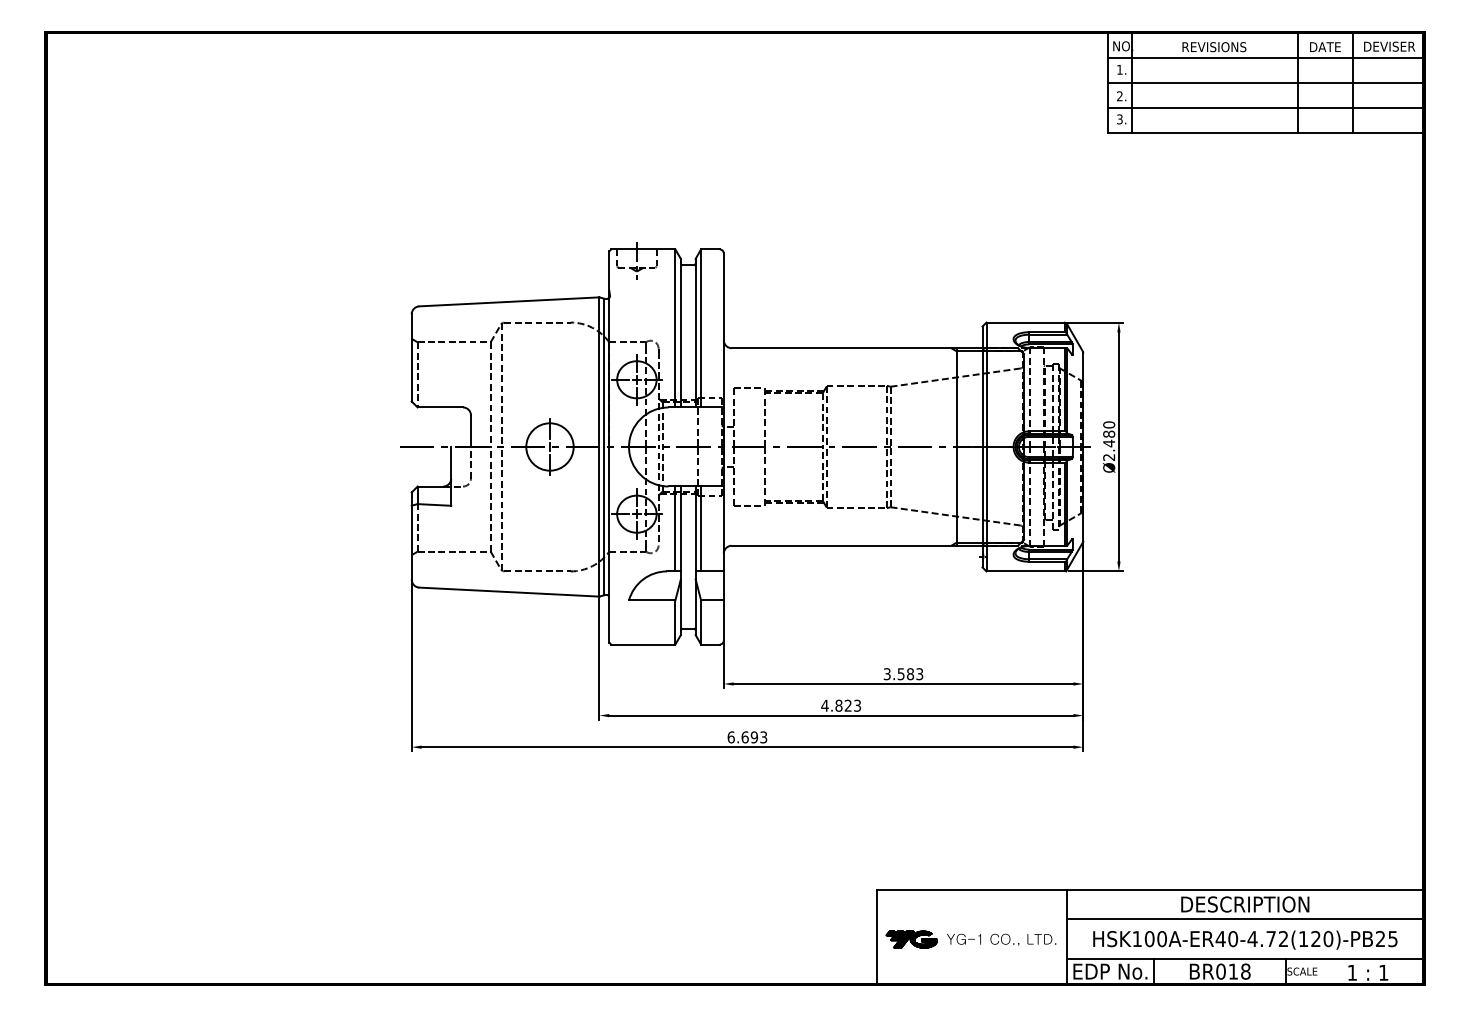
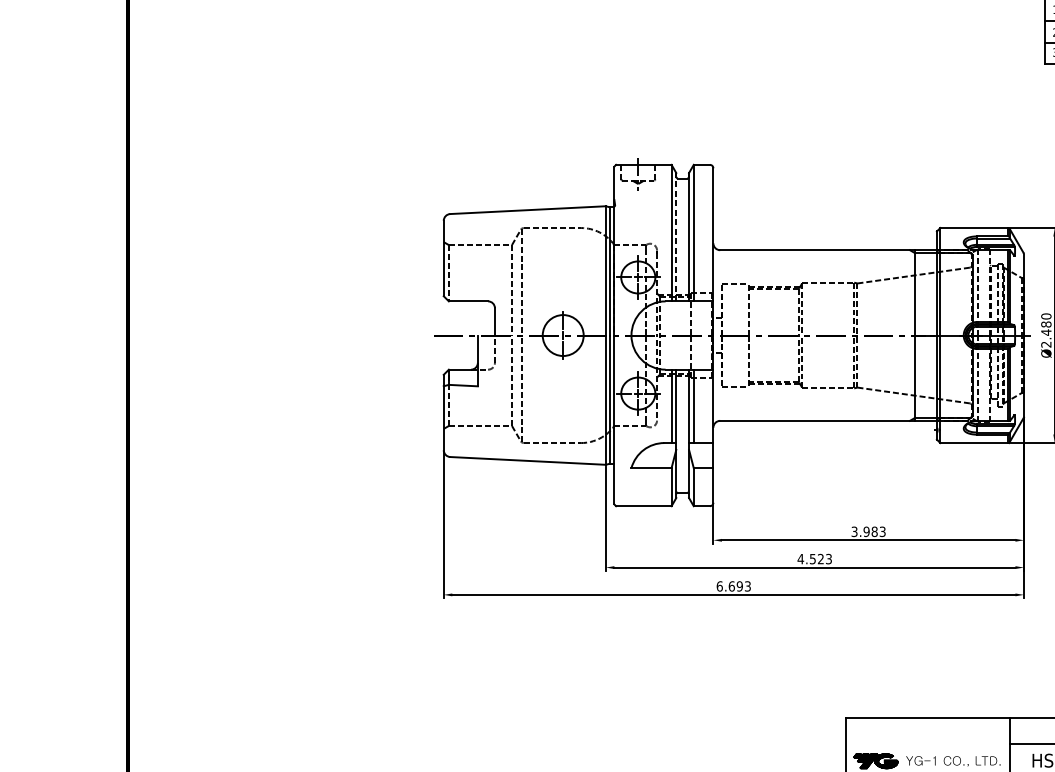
line: (680, 332) -> (675, 236), solid -> dashed
text: (900, 673) -> (866, 531), 3.583 -> 3.983
text: (838, 705) -> (812, 558), 4.823 -> 4.523

